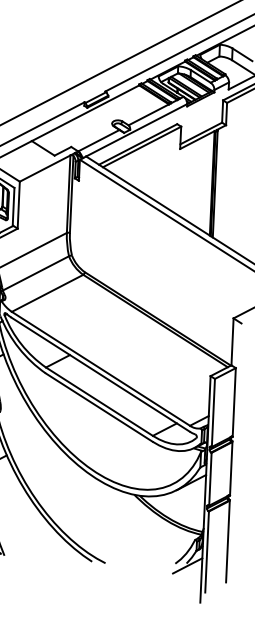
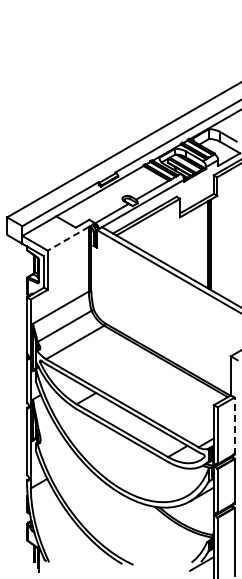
line: (45, 168) -> (68, 238), solid -> dashed
line: (234, 402) -> (234, 426), solid -> dashed

